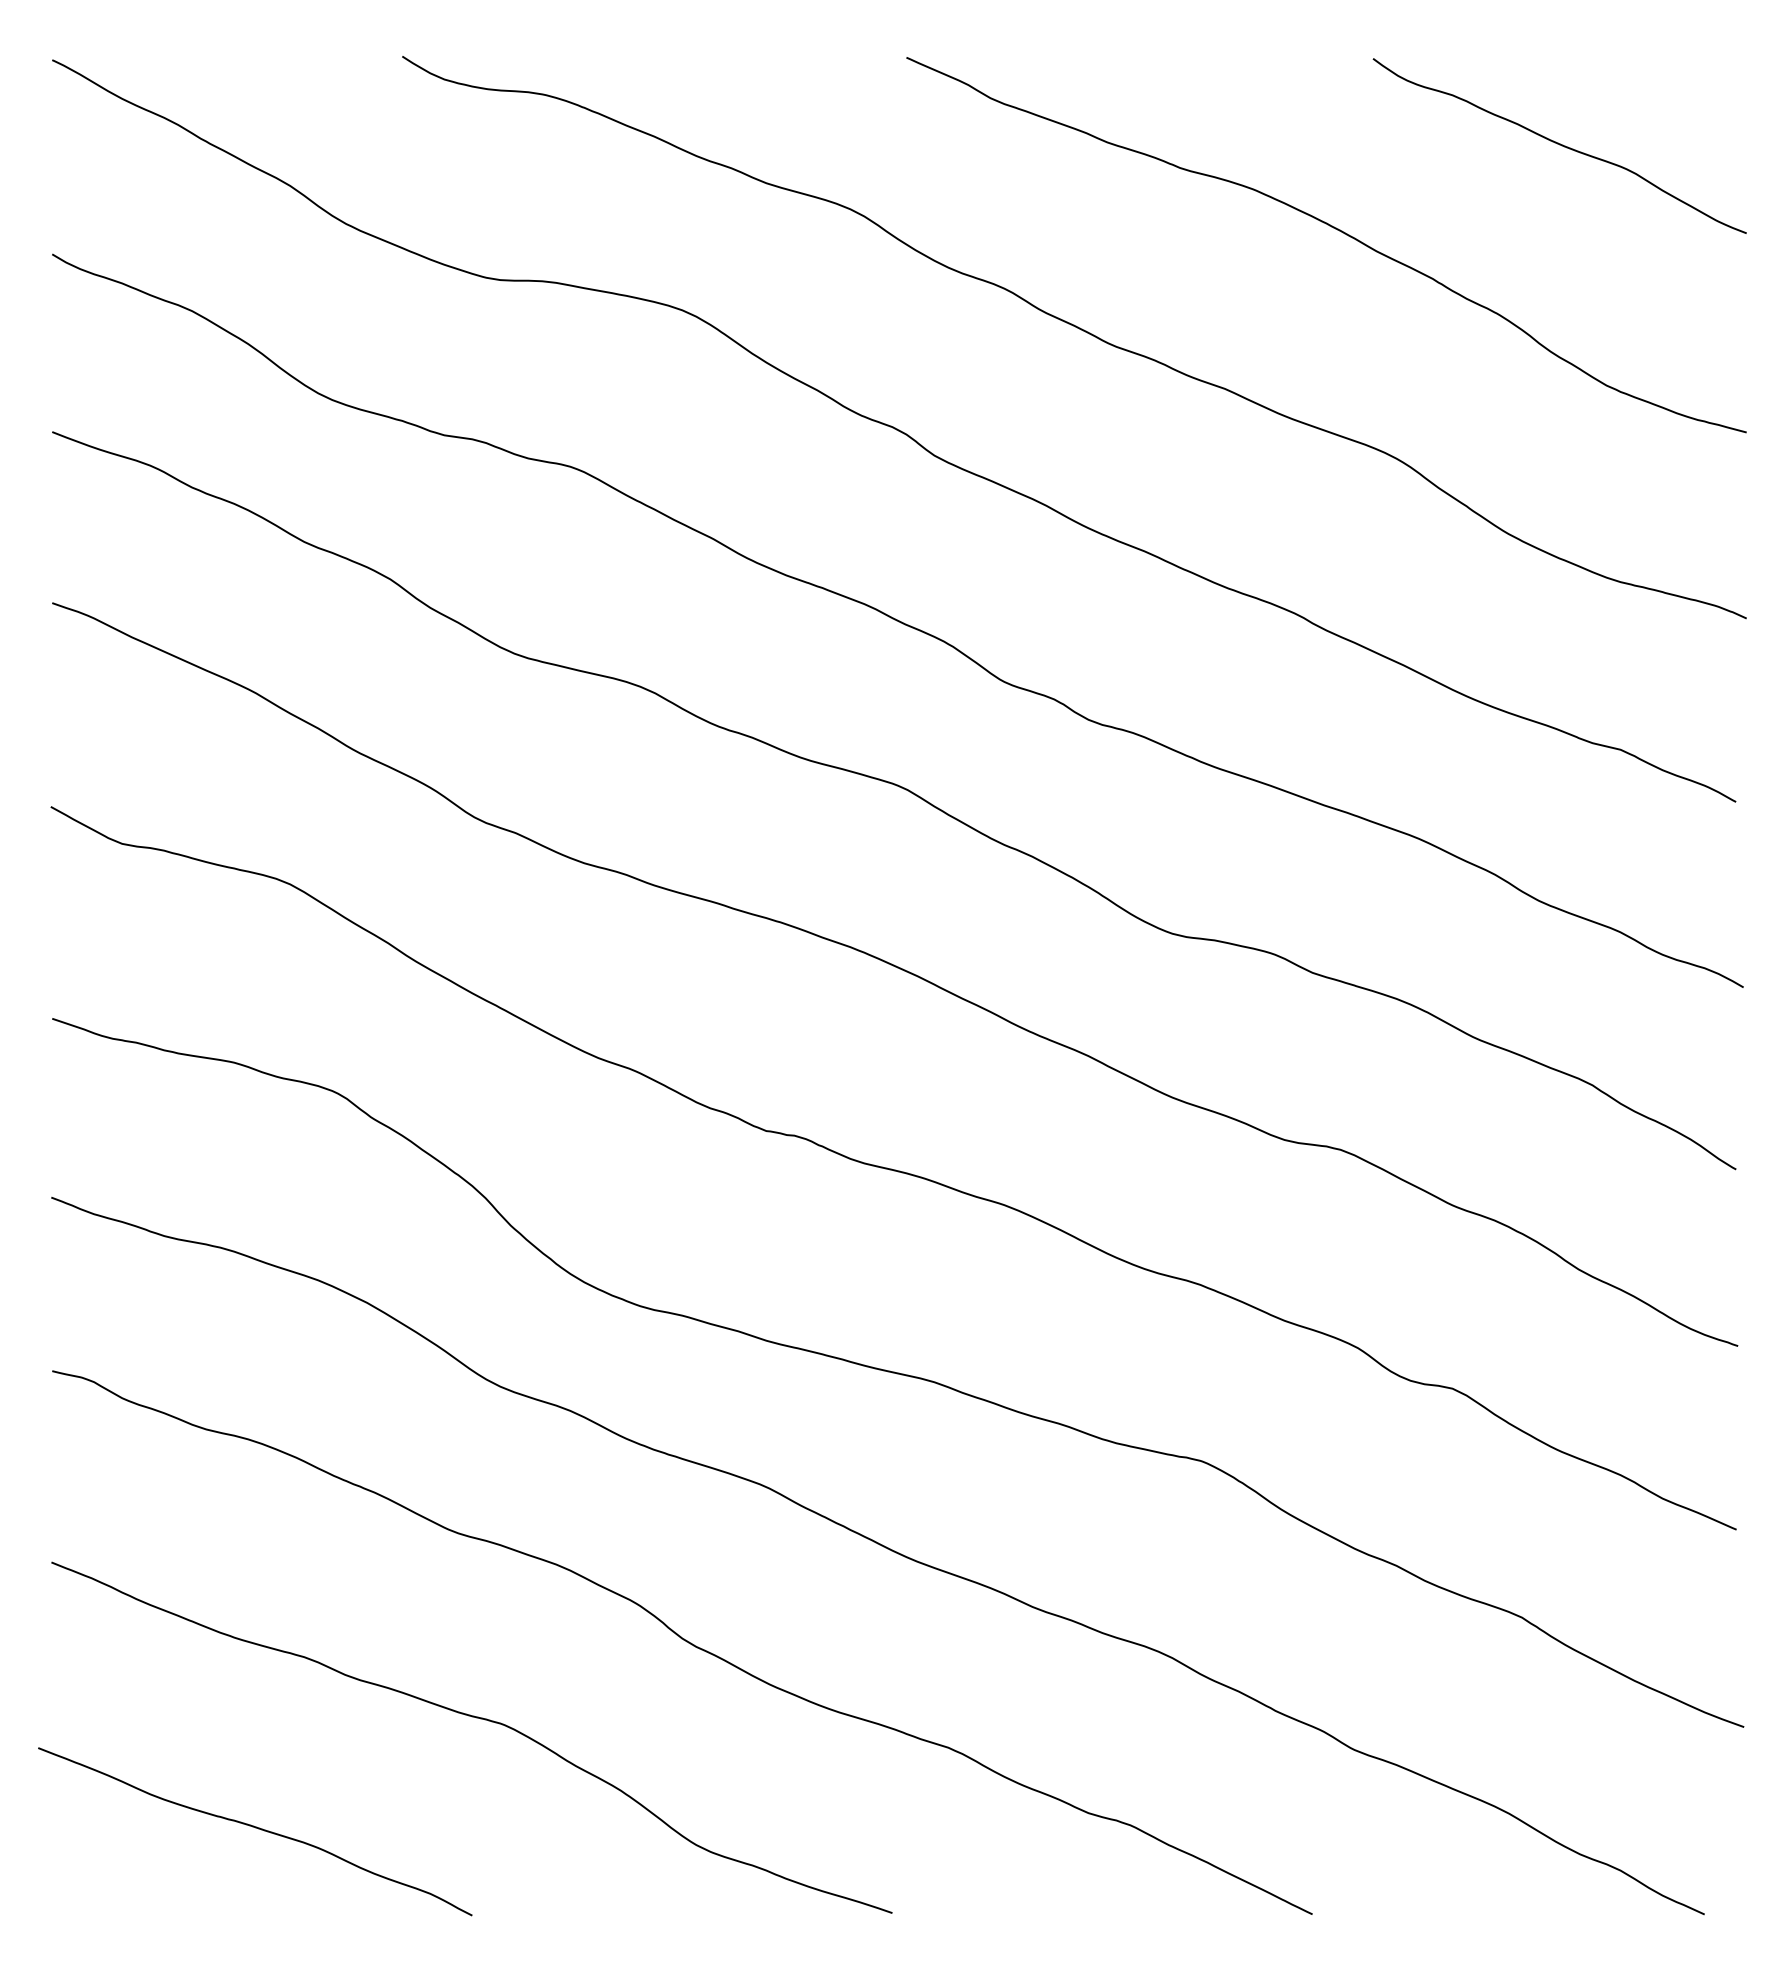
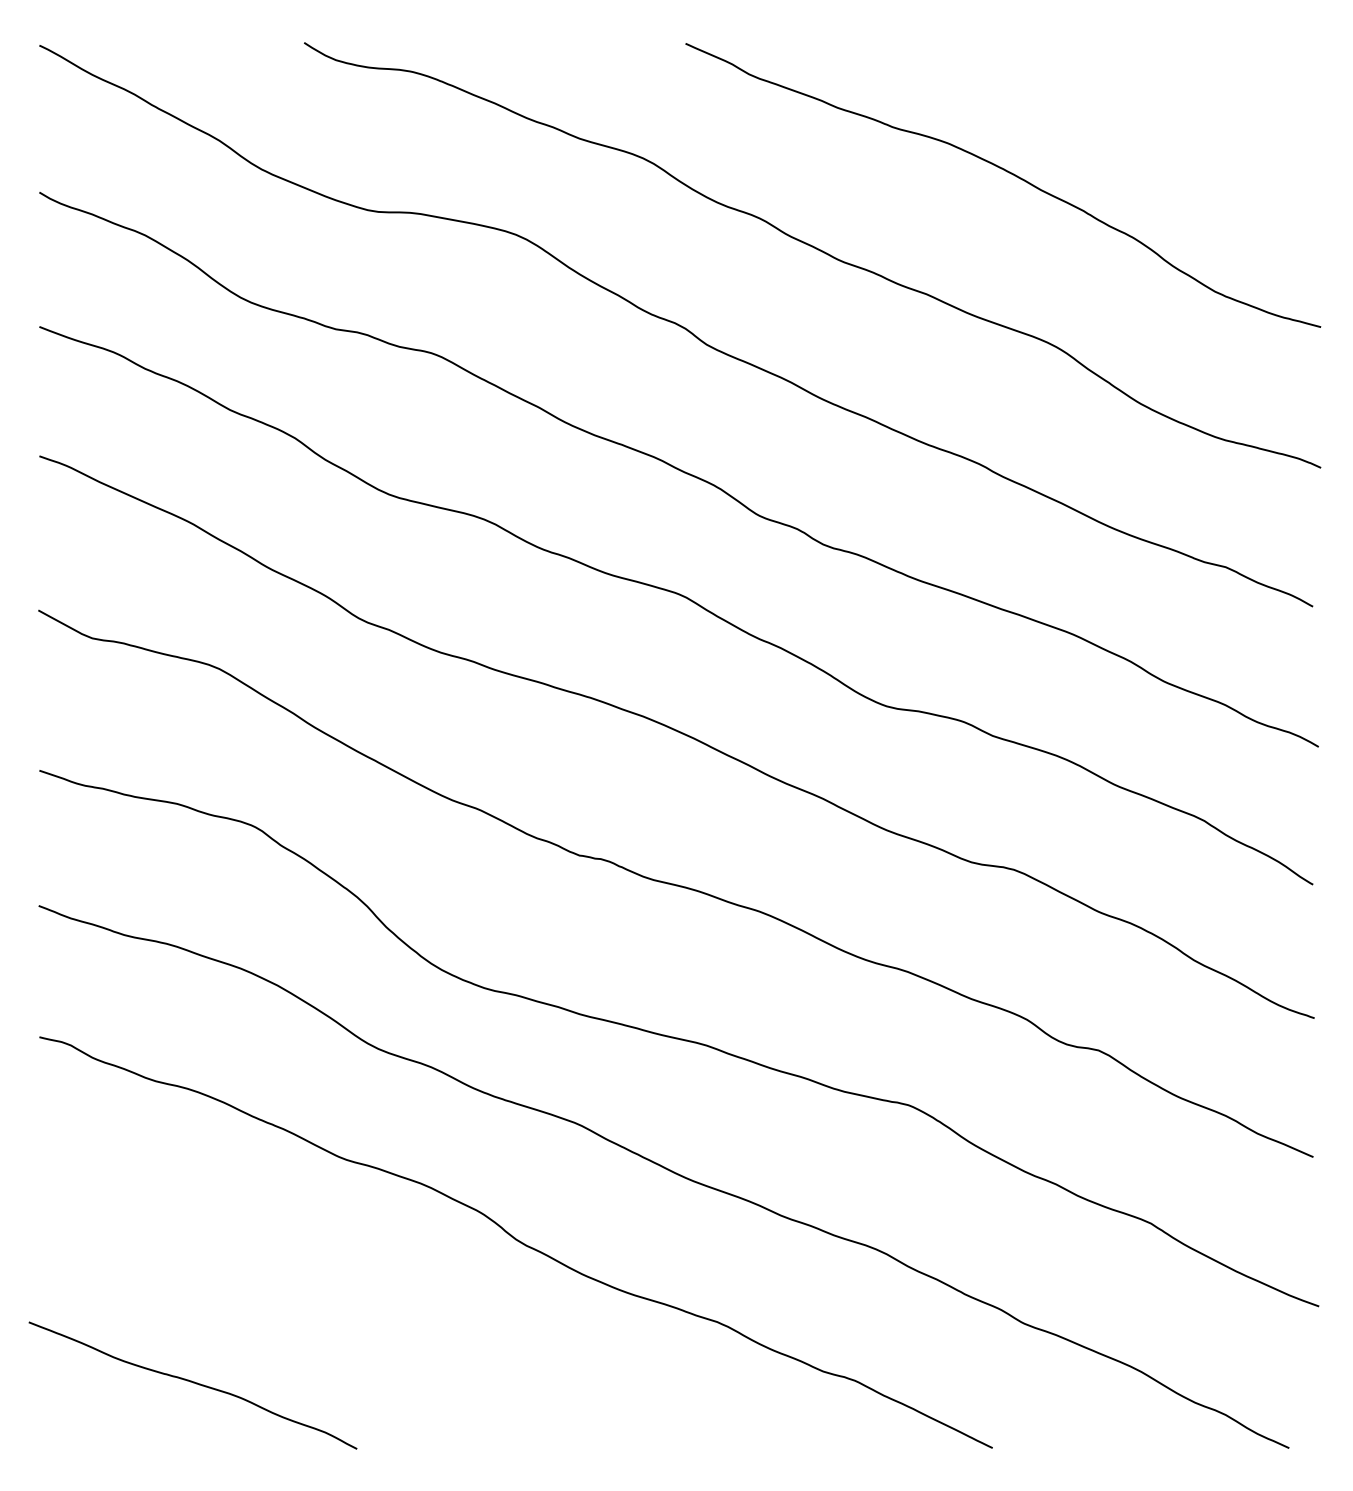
curve: (1559, 145) -> (1179, 110), removed
curve: (476, 1718) -> (360, 1299), removed

